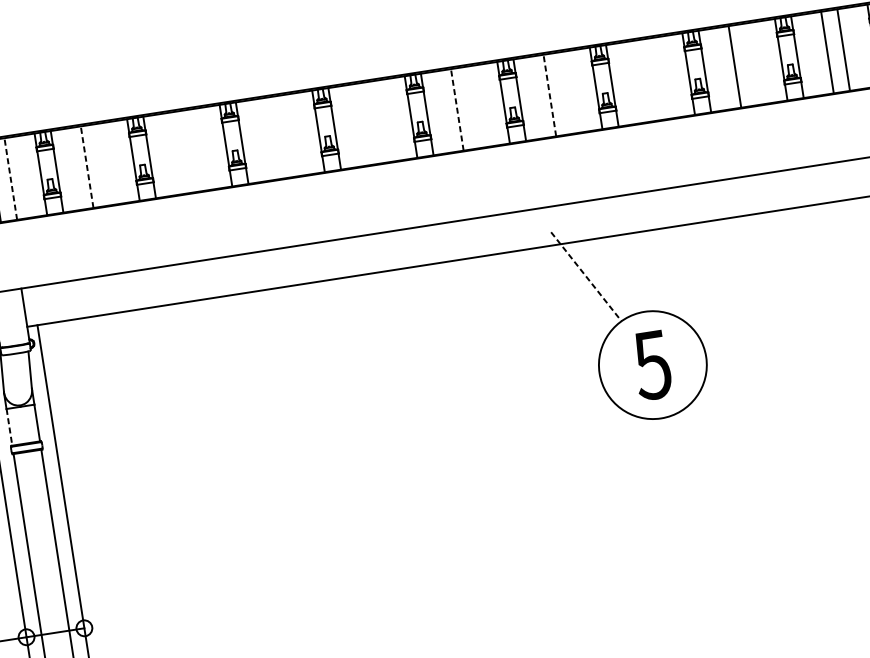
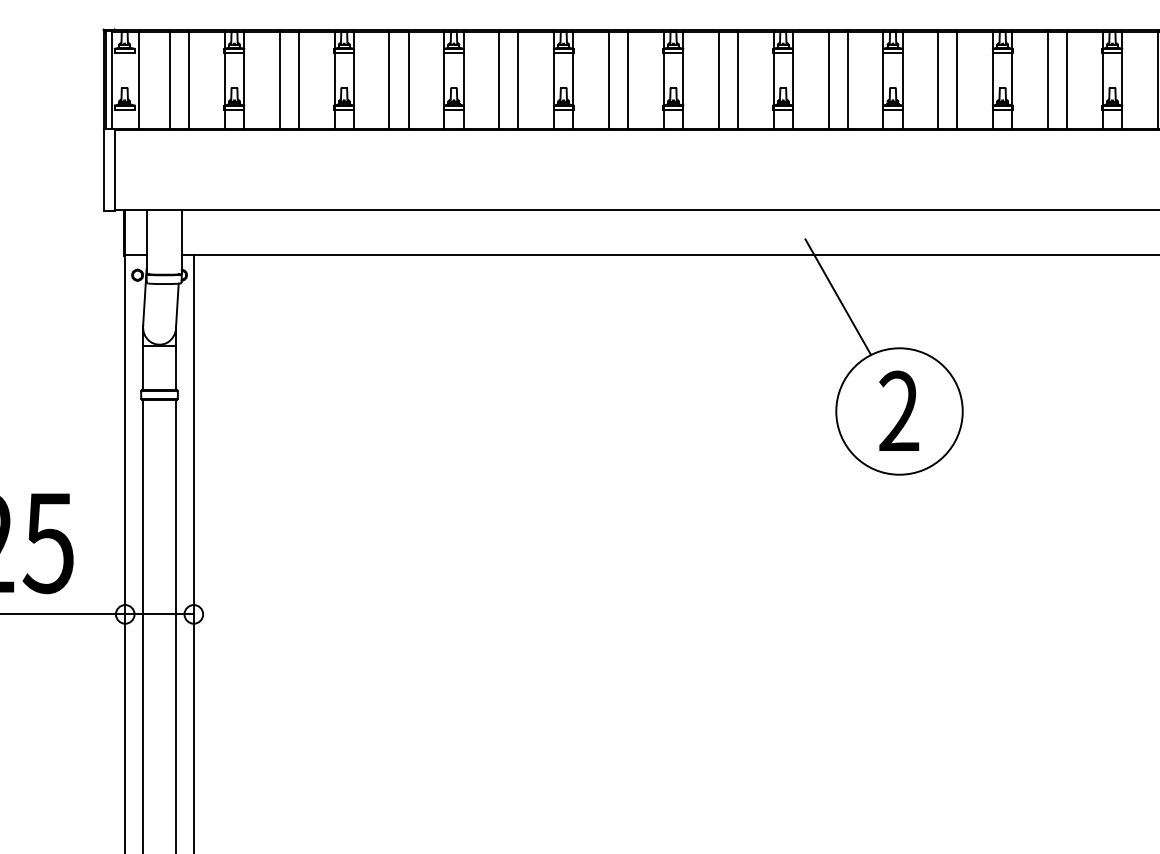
line: (751, 64) -> (1067, 80), added
line: (658, 78) -> (957, 80), added
line: (642, 80) -> (938, 80), added
line: (565, 92) -> (847, 80), added
line: (549, 95) -> (828, 80), dashed -> solid
line: (473, 107) -> (737, 80), added
line: (457, 109) -> (718, 80), dashed -> solid
line: (381, 121) -> (628, 80), added
line: (365, 123) -> (609, 80), added
line: (288, 135) -> (518, 80), added
line: (272, 138) -> (499, 80), added
line: (195, 150) -> (408, 80), added
line: (179, 152) -> (389, 80), added
line: (102, 164) -> (298, 80), added
line: (86, 166) -> (279, 80), dashed -> solid
line: (11, 178) -> (189, 80), dashed -> solid
line: (586, 276) -> (838, 297), dashed -> solid
text: (652, 365) -> (898, 411), 5 -> 2
line: (9, 427) -> (143, 368), dashed -> solid

